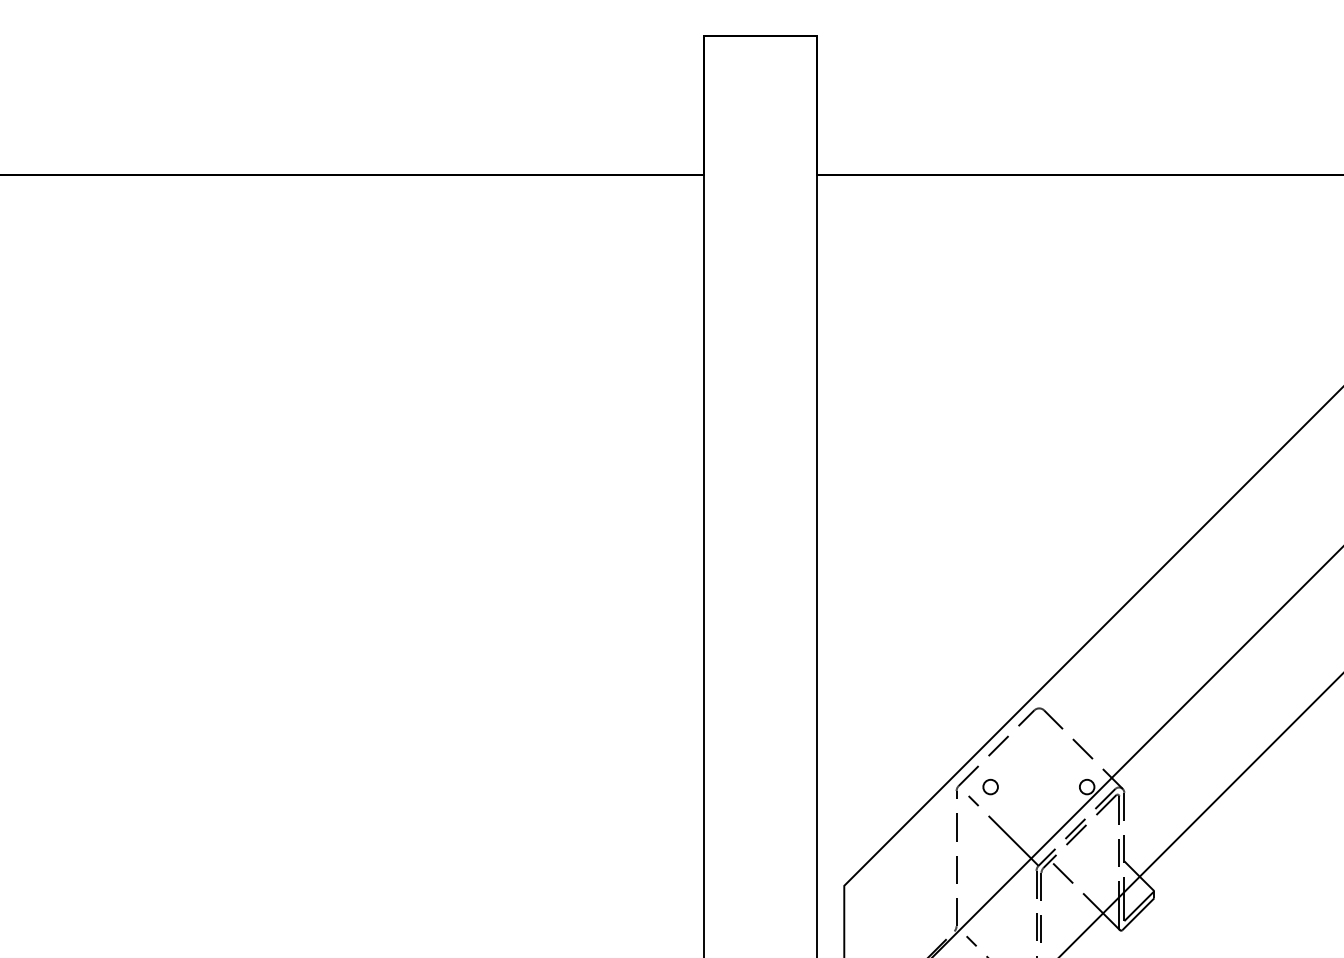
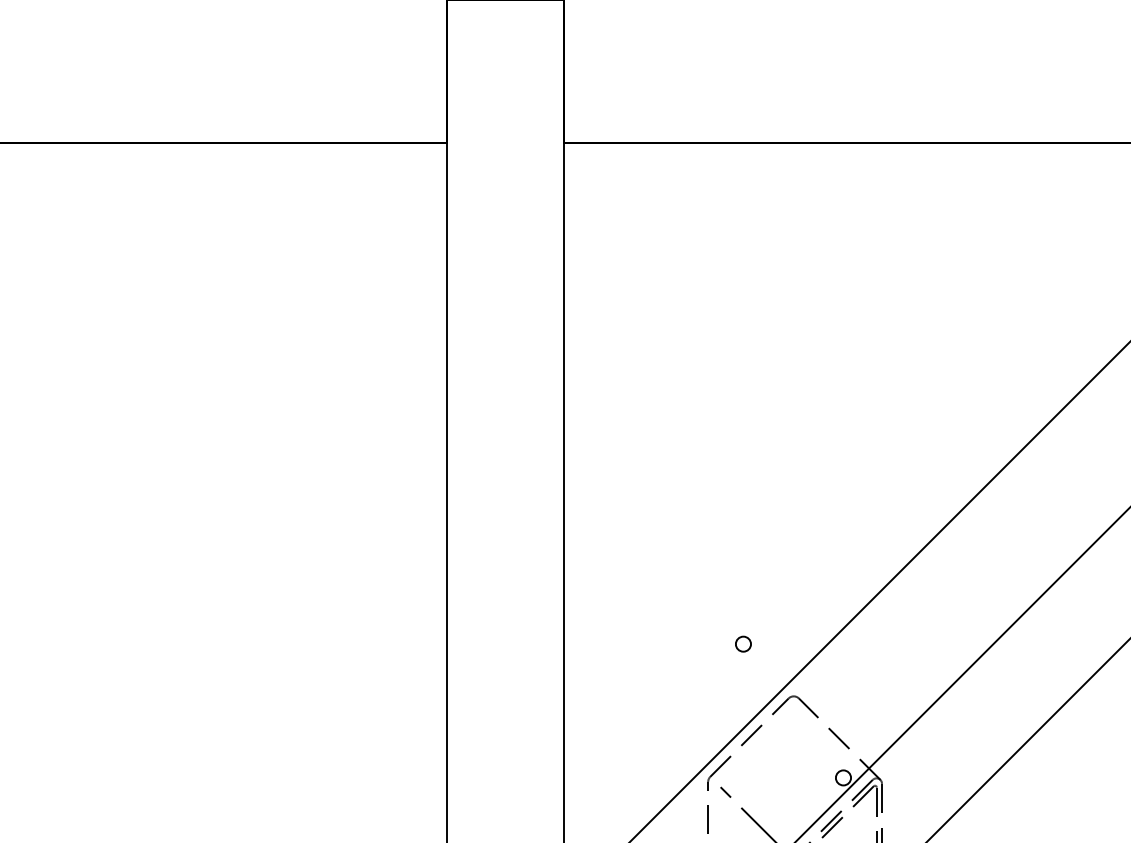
part: (990, 786) -> (743, 643), moved

